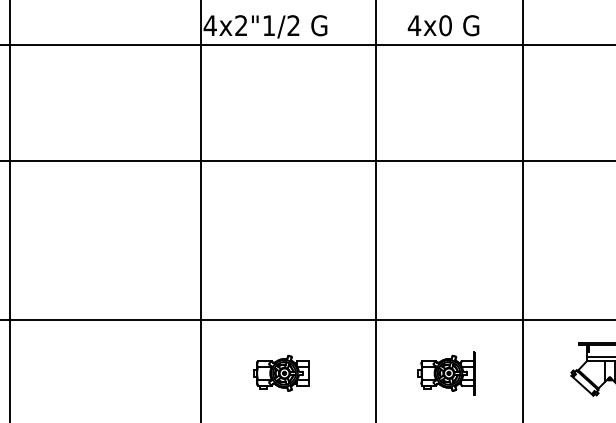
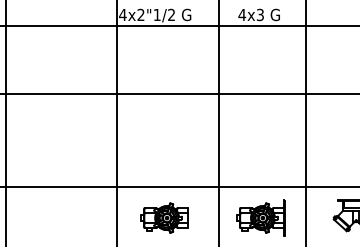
text: (445, 24) -> (260, 14), 4x0 -> 4x3
part: (281, 372) -> (164, 217), size x1.43
part: (445, 372) -> (260, 217), size x1.43

